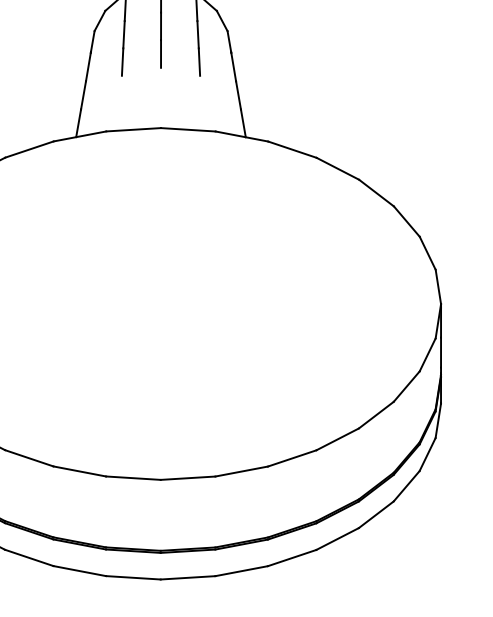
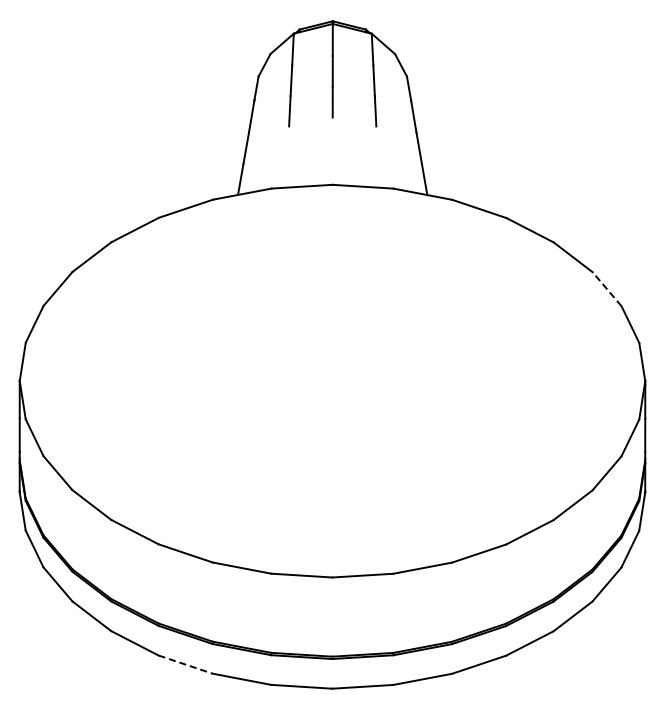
line: (406, 220) -> (606, 288), solid -> dashed
line: (29, 557) -> (185, 664), solid -> dashed

